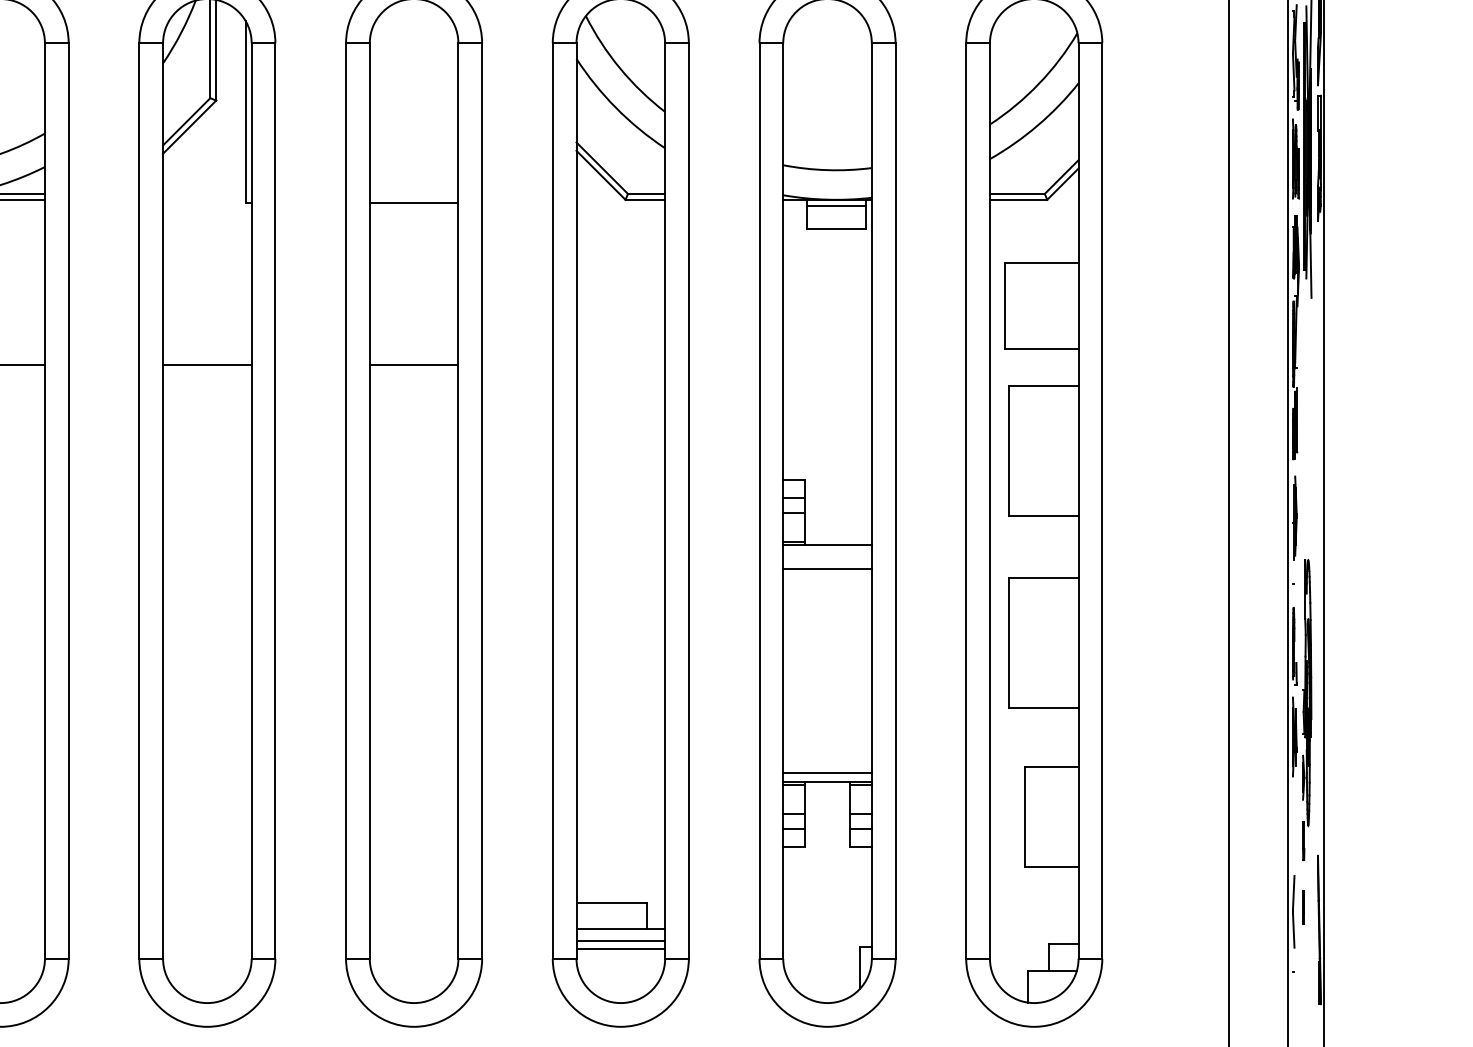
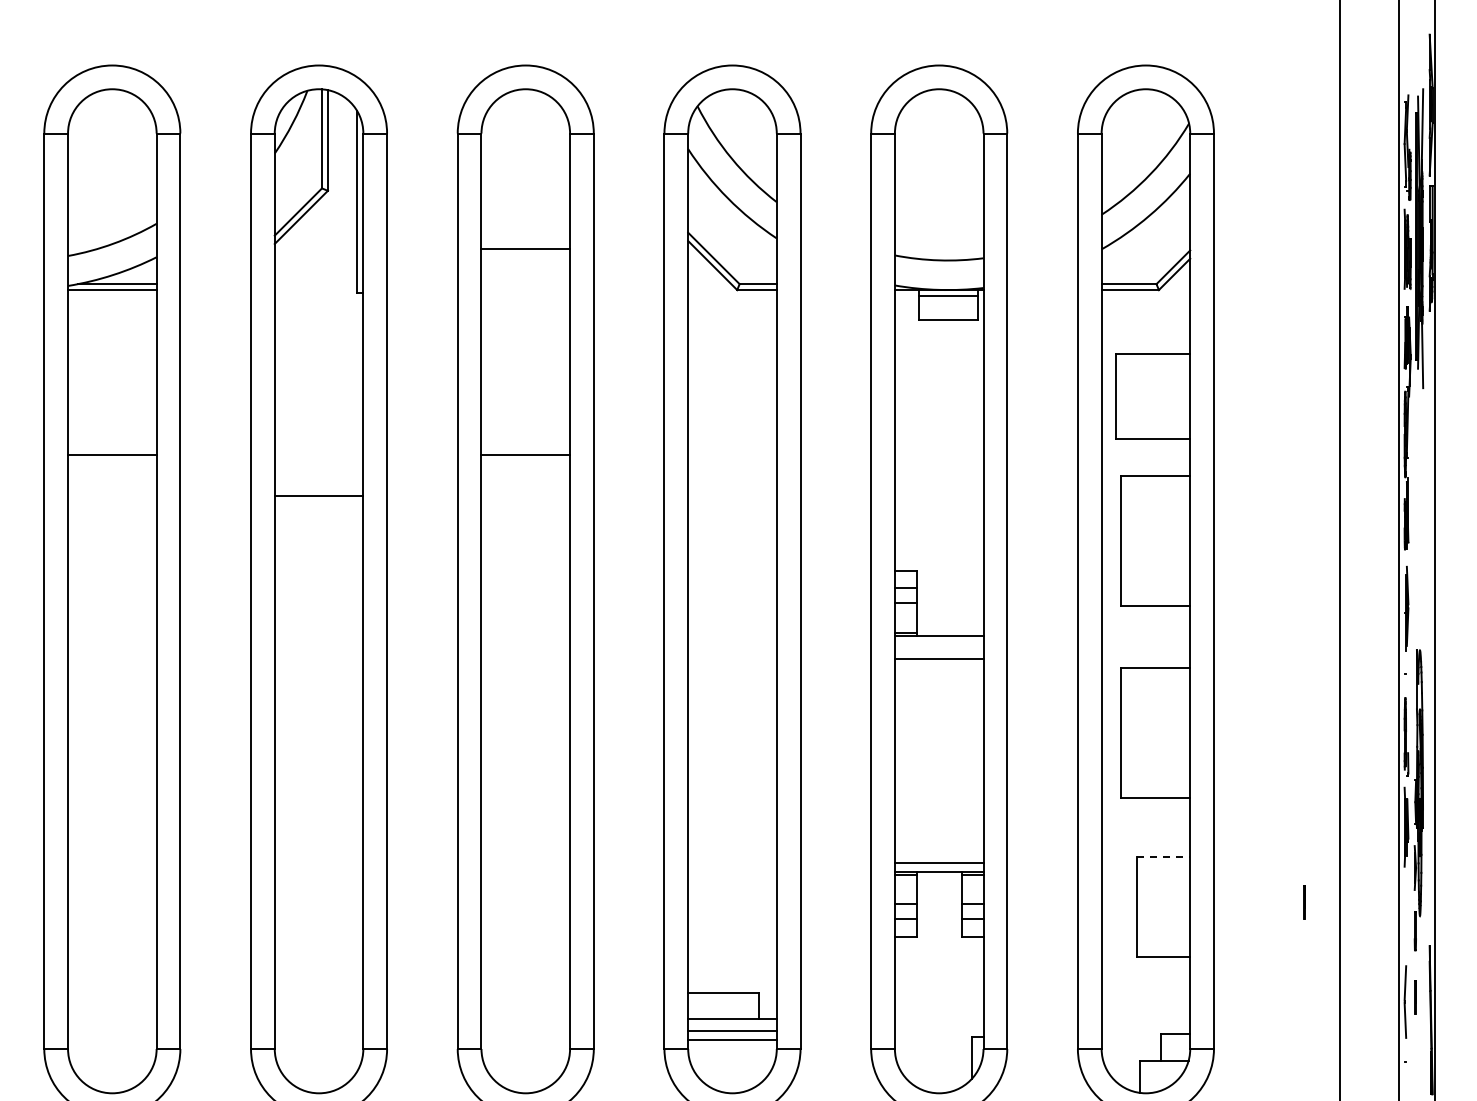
line: (413, 203) -> (525, 249), moved
line: (206, 365) -> (318, 496), moved
line: (1051, 767) -> (1163, 857), solid -> dashed
line: (1192, 812) -> (1304, 902), added

